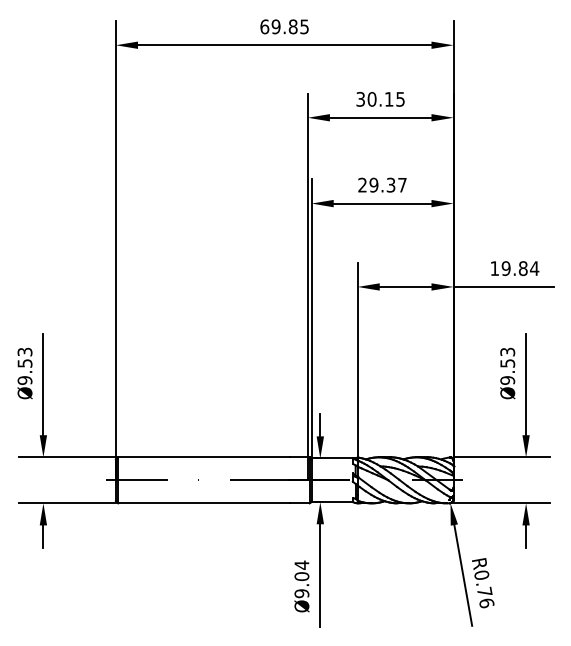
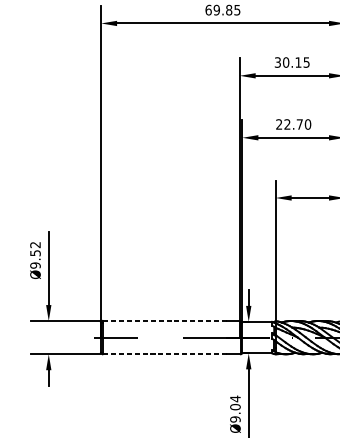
text: (387, 184) -> (297, 124), 29.37 -> 22.70
text: (25, 351) -> (35, 244), Ø9.53 -> Ø9.52
line: (203, 457) -> (164, 321), solid -> dashed
line: (204, 503) -> (165, 354), solid -> dashed

